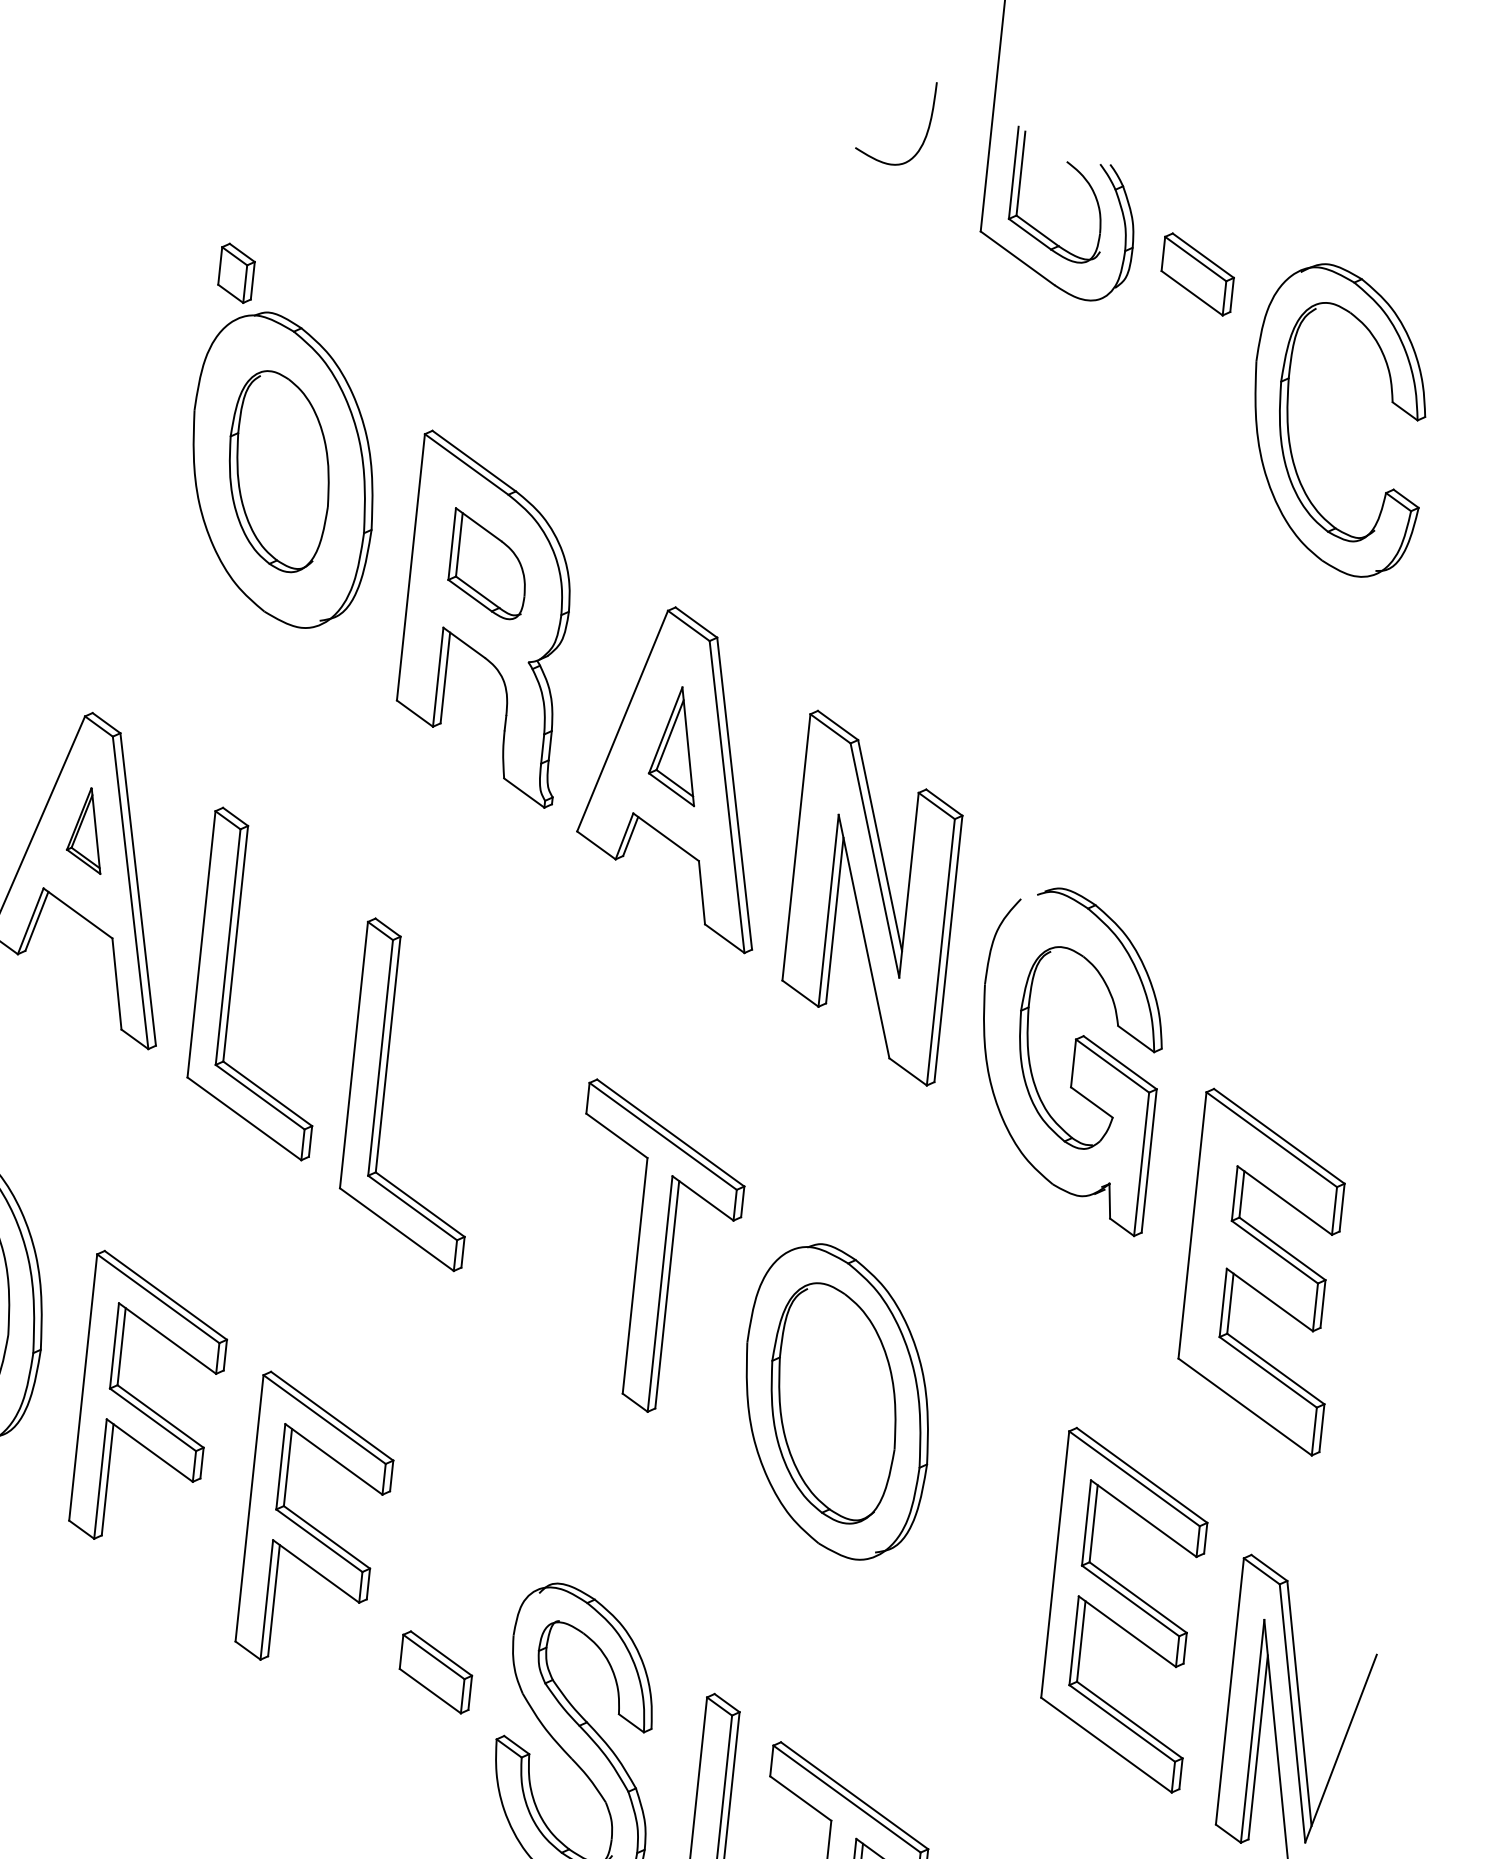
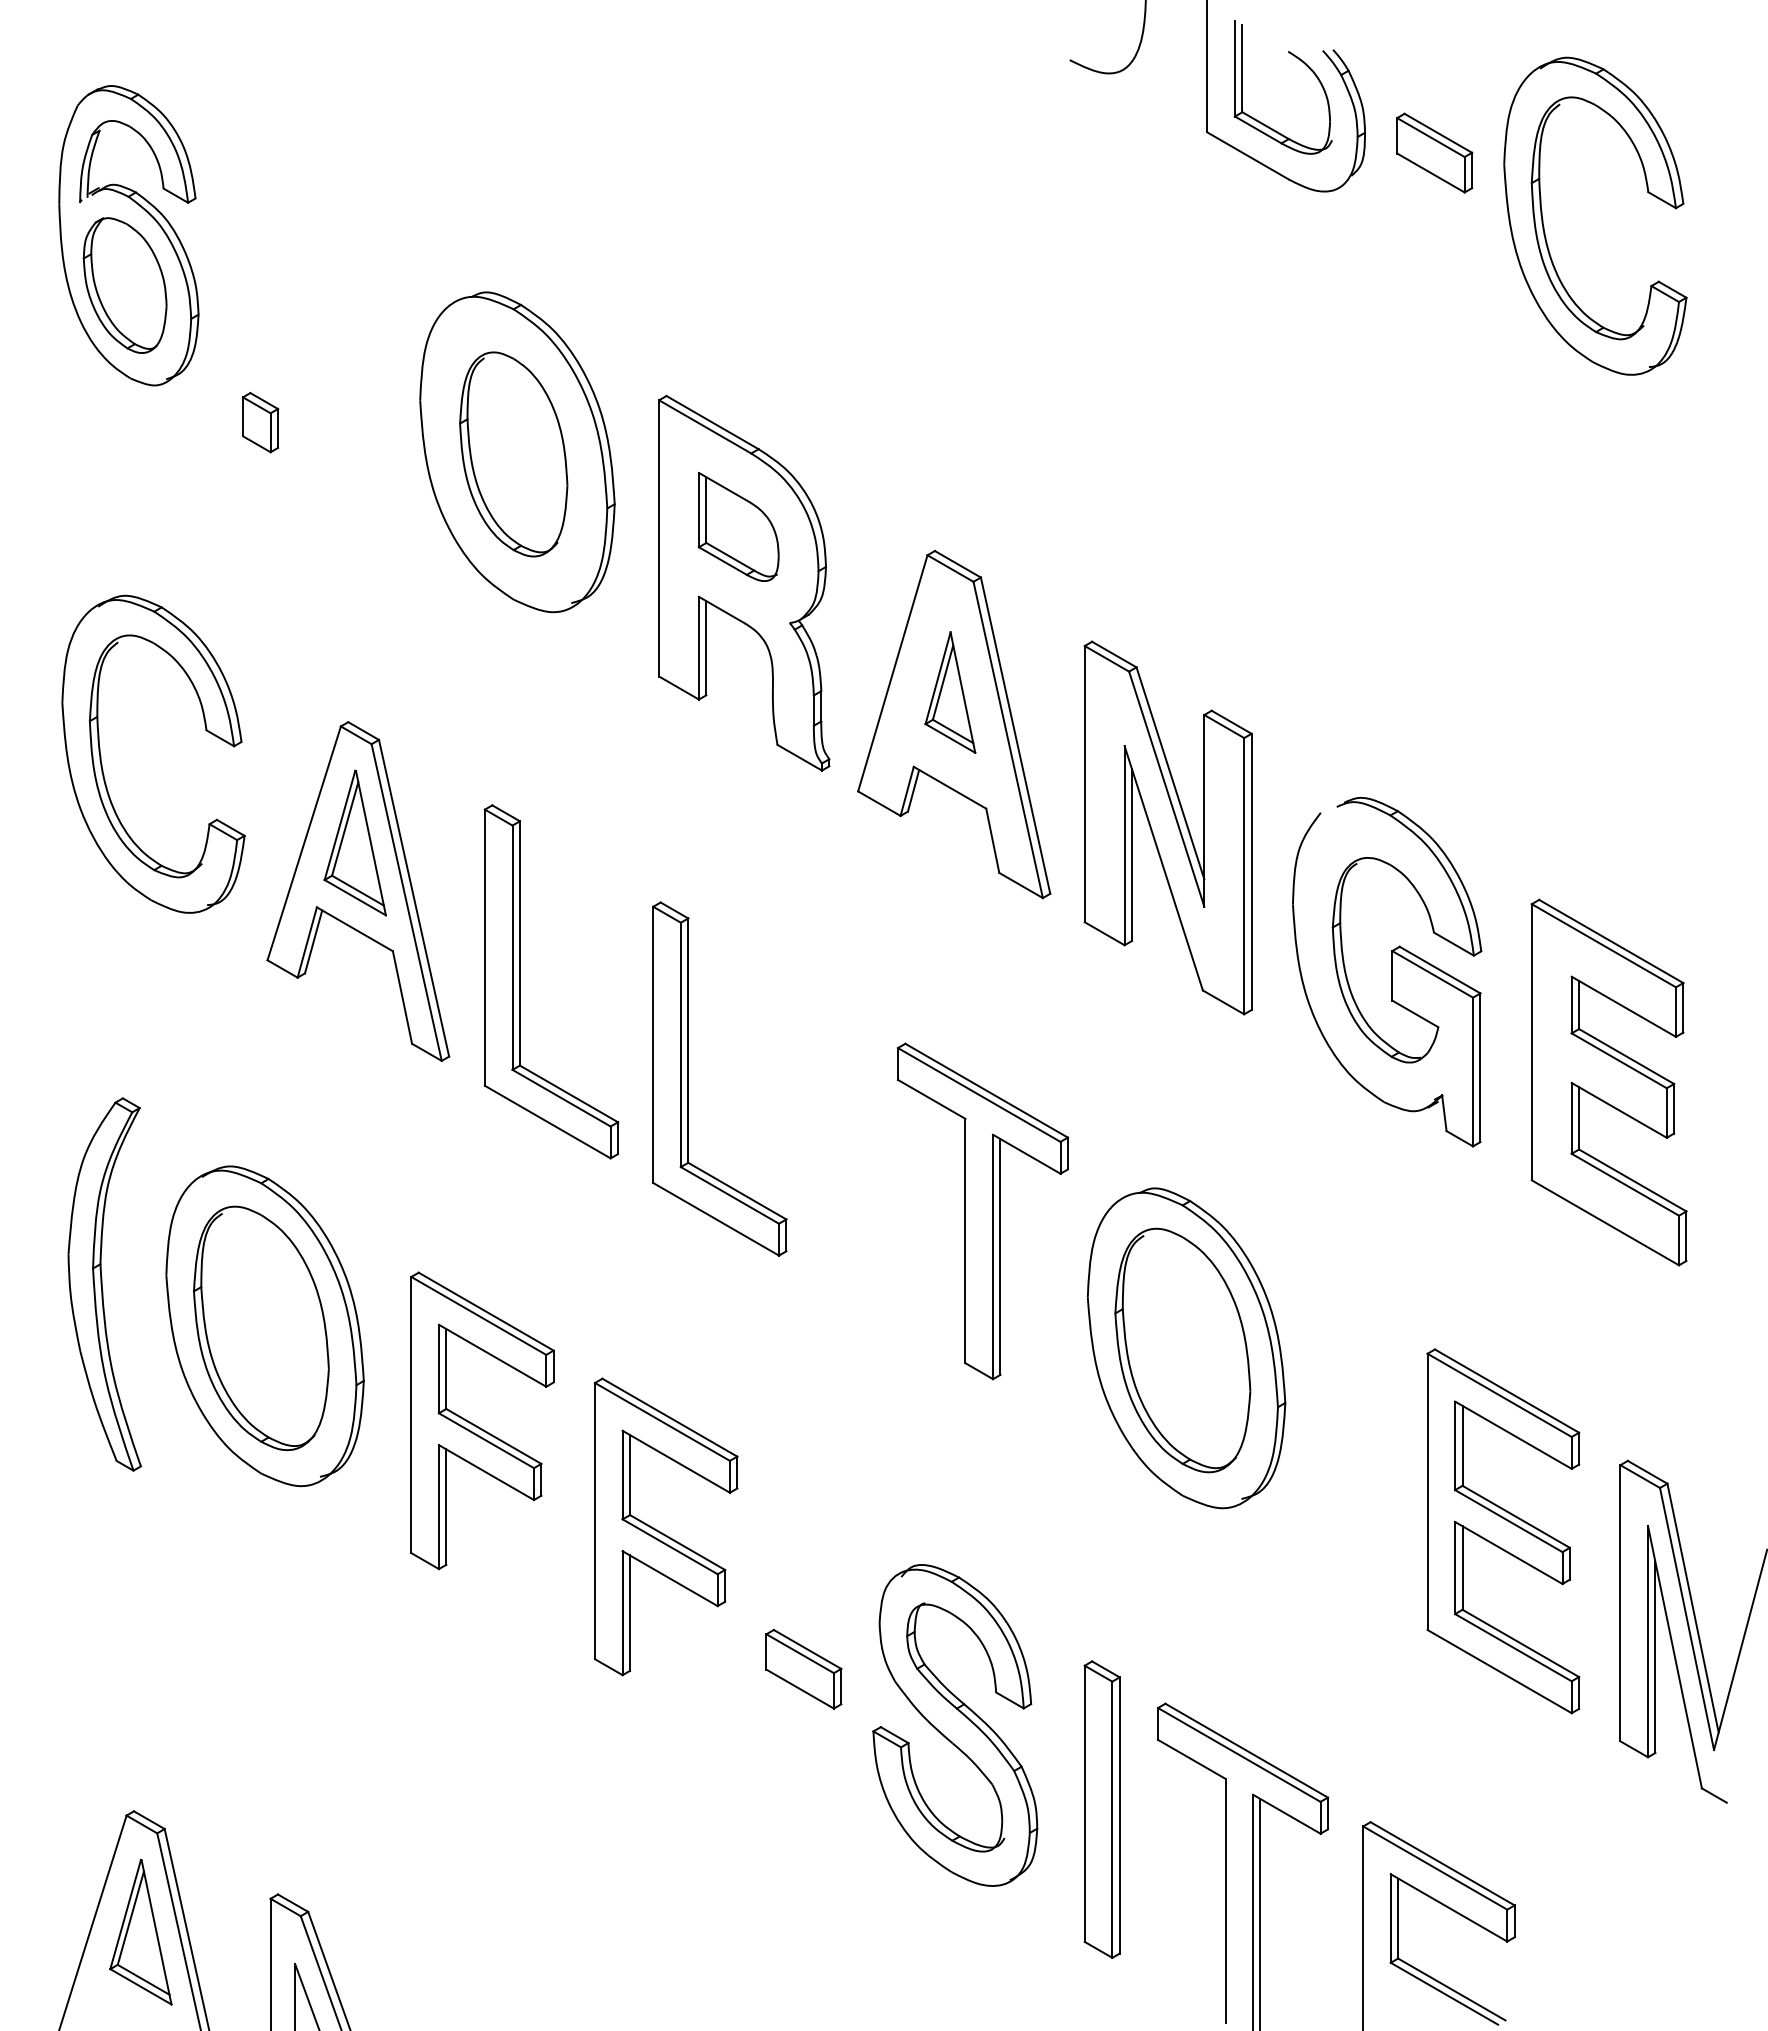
part: (236, 273) -> (260, 422), moved
part: (1288, 417) -> (1543, 219), moved
part: (86, 829) -> (354, 842), size x1.67
part: (1262, 1272) -> (1608, 1082), moved

